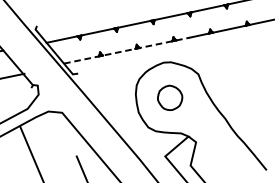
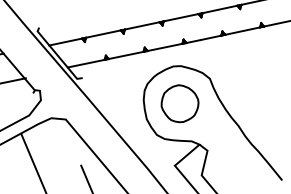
line: (127, 50) -> (134, 53), dashed -> solid
part: (169, 97) -> (179, 103), size x1.43

